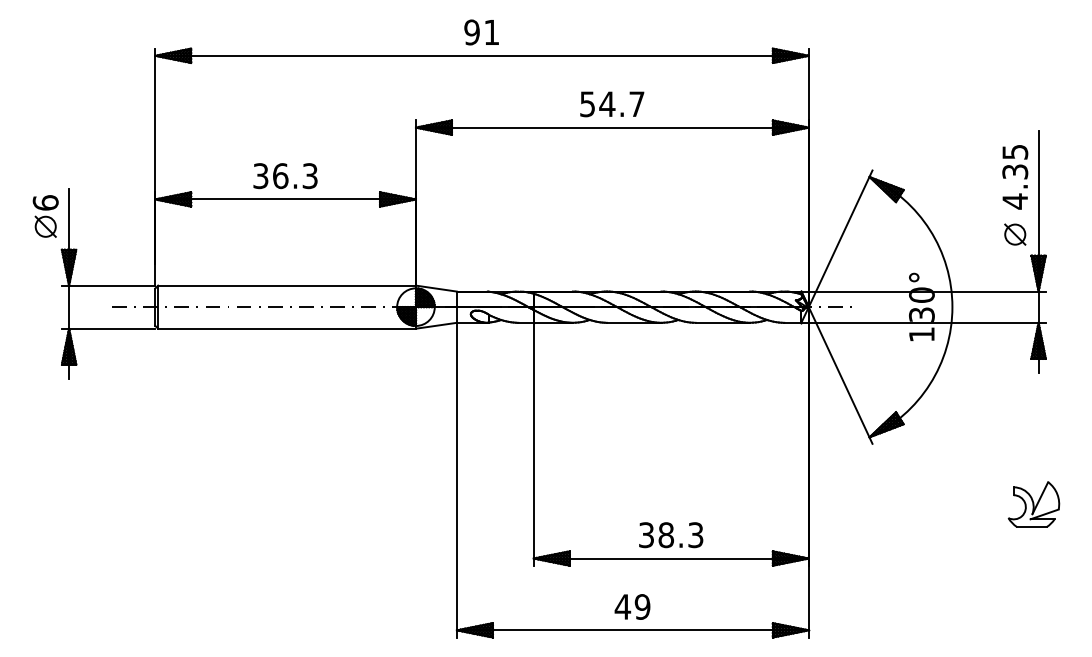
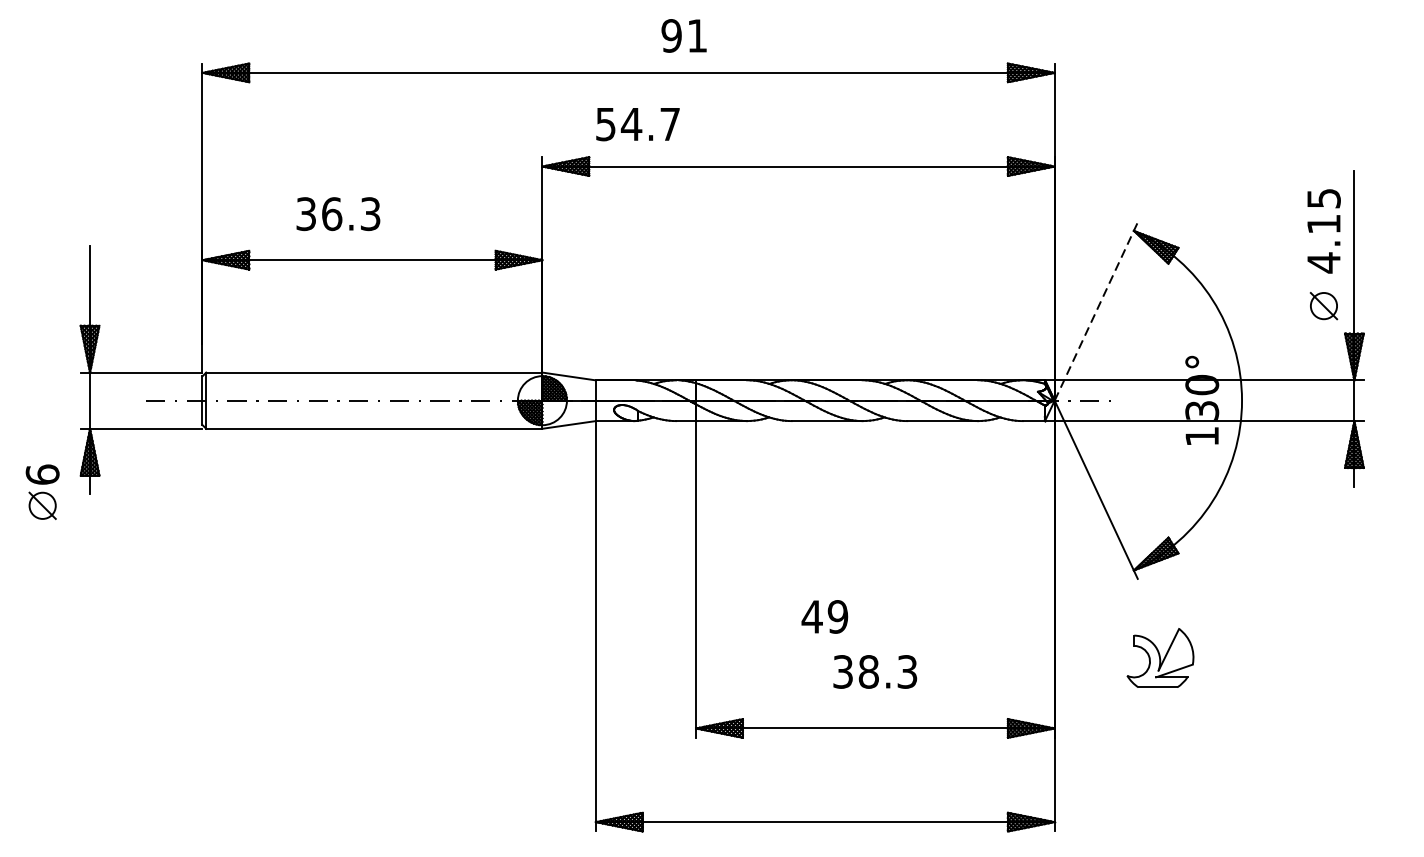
text: (481, 32) -> (683, 35), moved
text: (612, 104) -> (638, 124), moved
text: (1015, 171) -> (1324, 223), 4.35 -> 4.15
text: (285, 176) -> (338, 214), moved
part: (45, 216) -> (42, 492), moved
line: (840, 238) -> (1096, 311), solid -> dashed
part: (1033, 504) -> (1159, 658), moved
text: (671, 535) -> (875, 672), moved
text: (632, 606) -> (824, 616), moved

